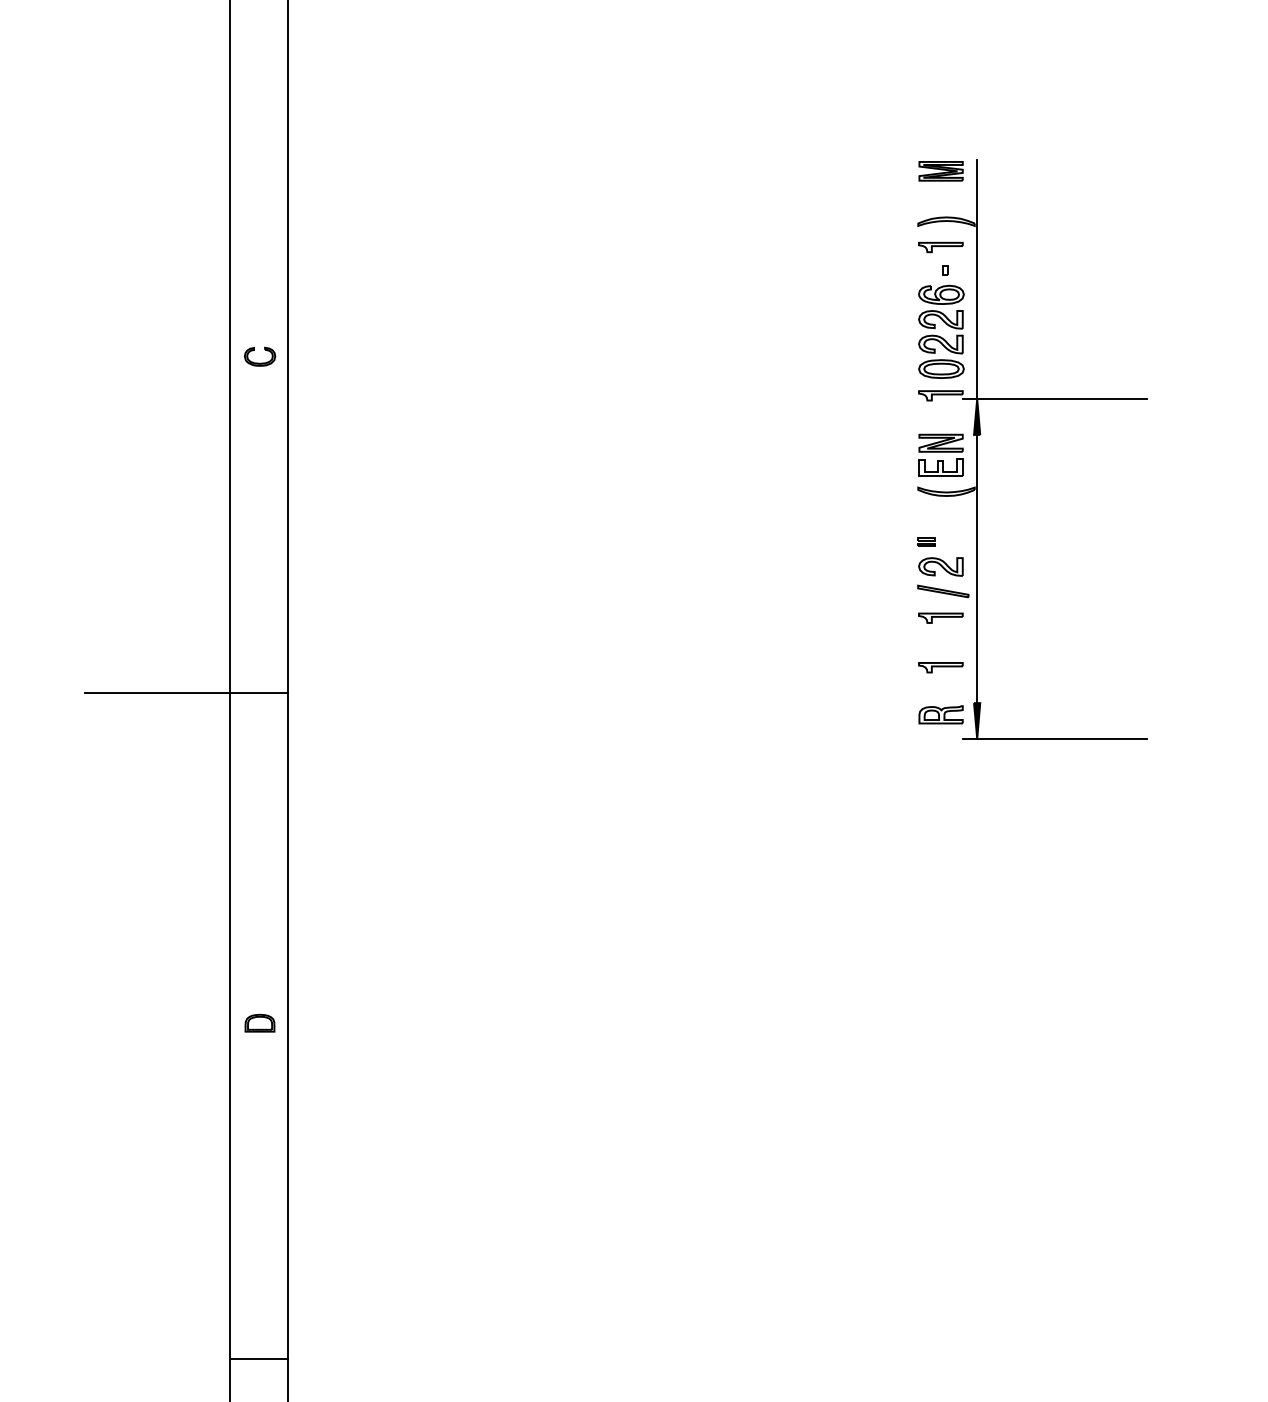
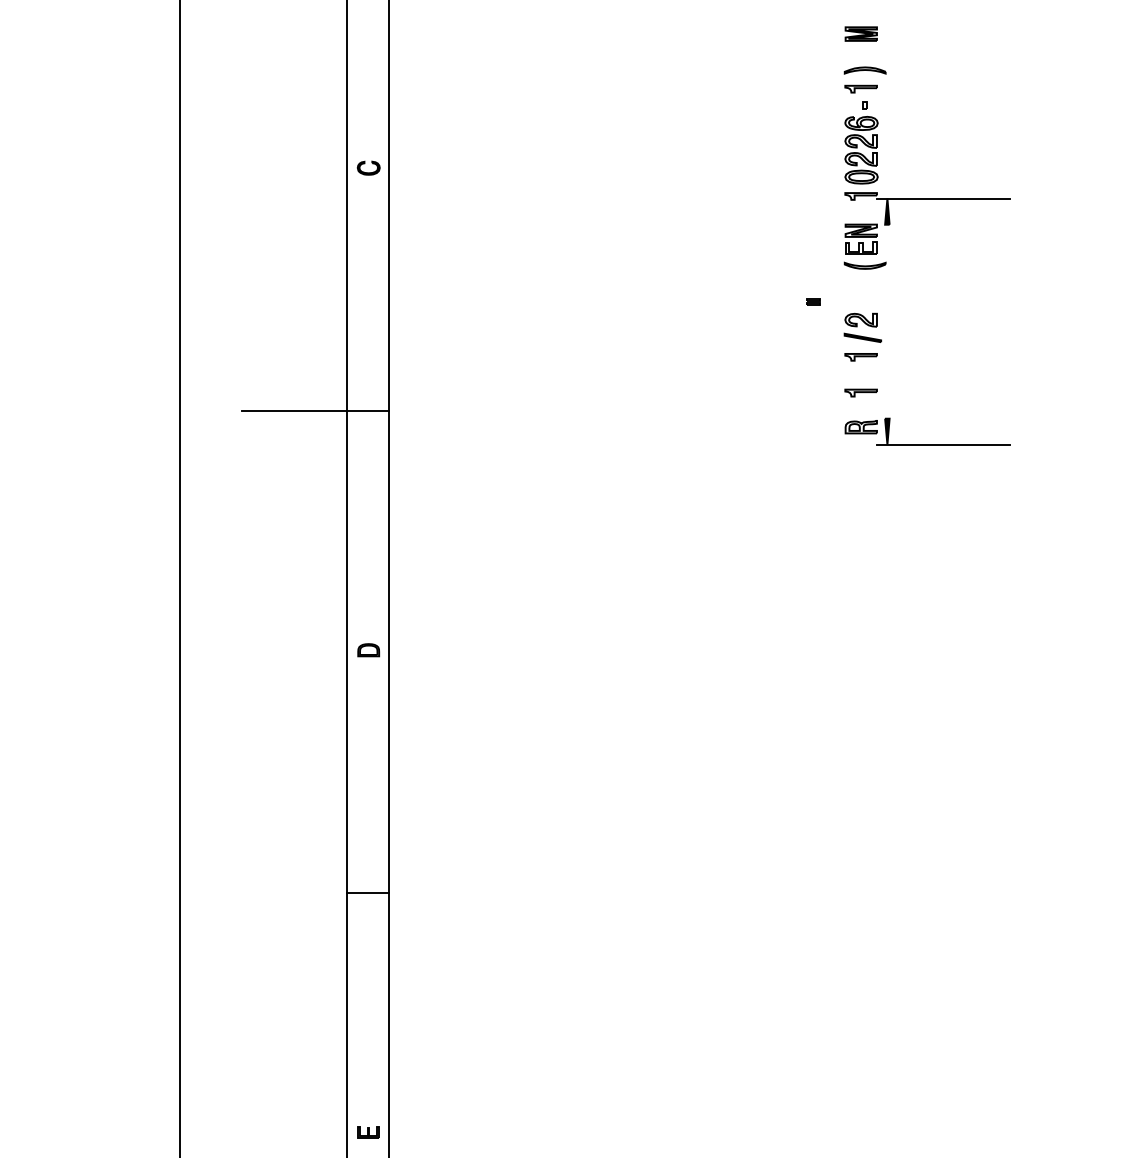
line: (977, 278) -> (887, 111), removed
part: (926, 541) -> (813, 301), moved
line: (977, 568) -> (887, 321), removed

